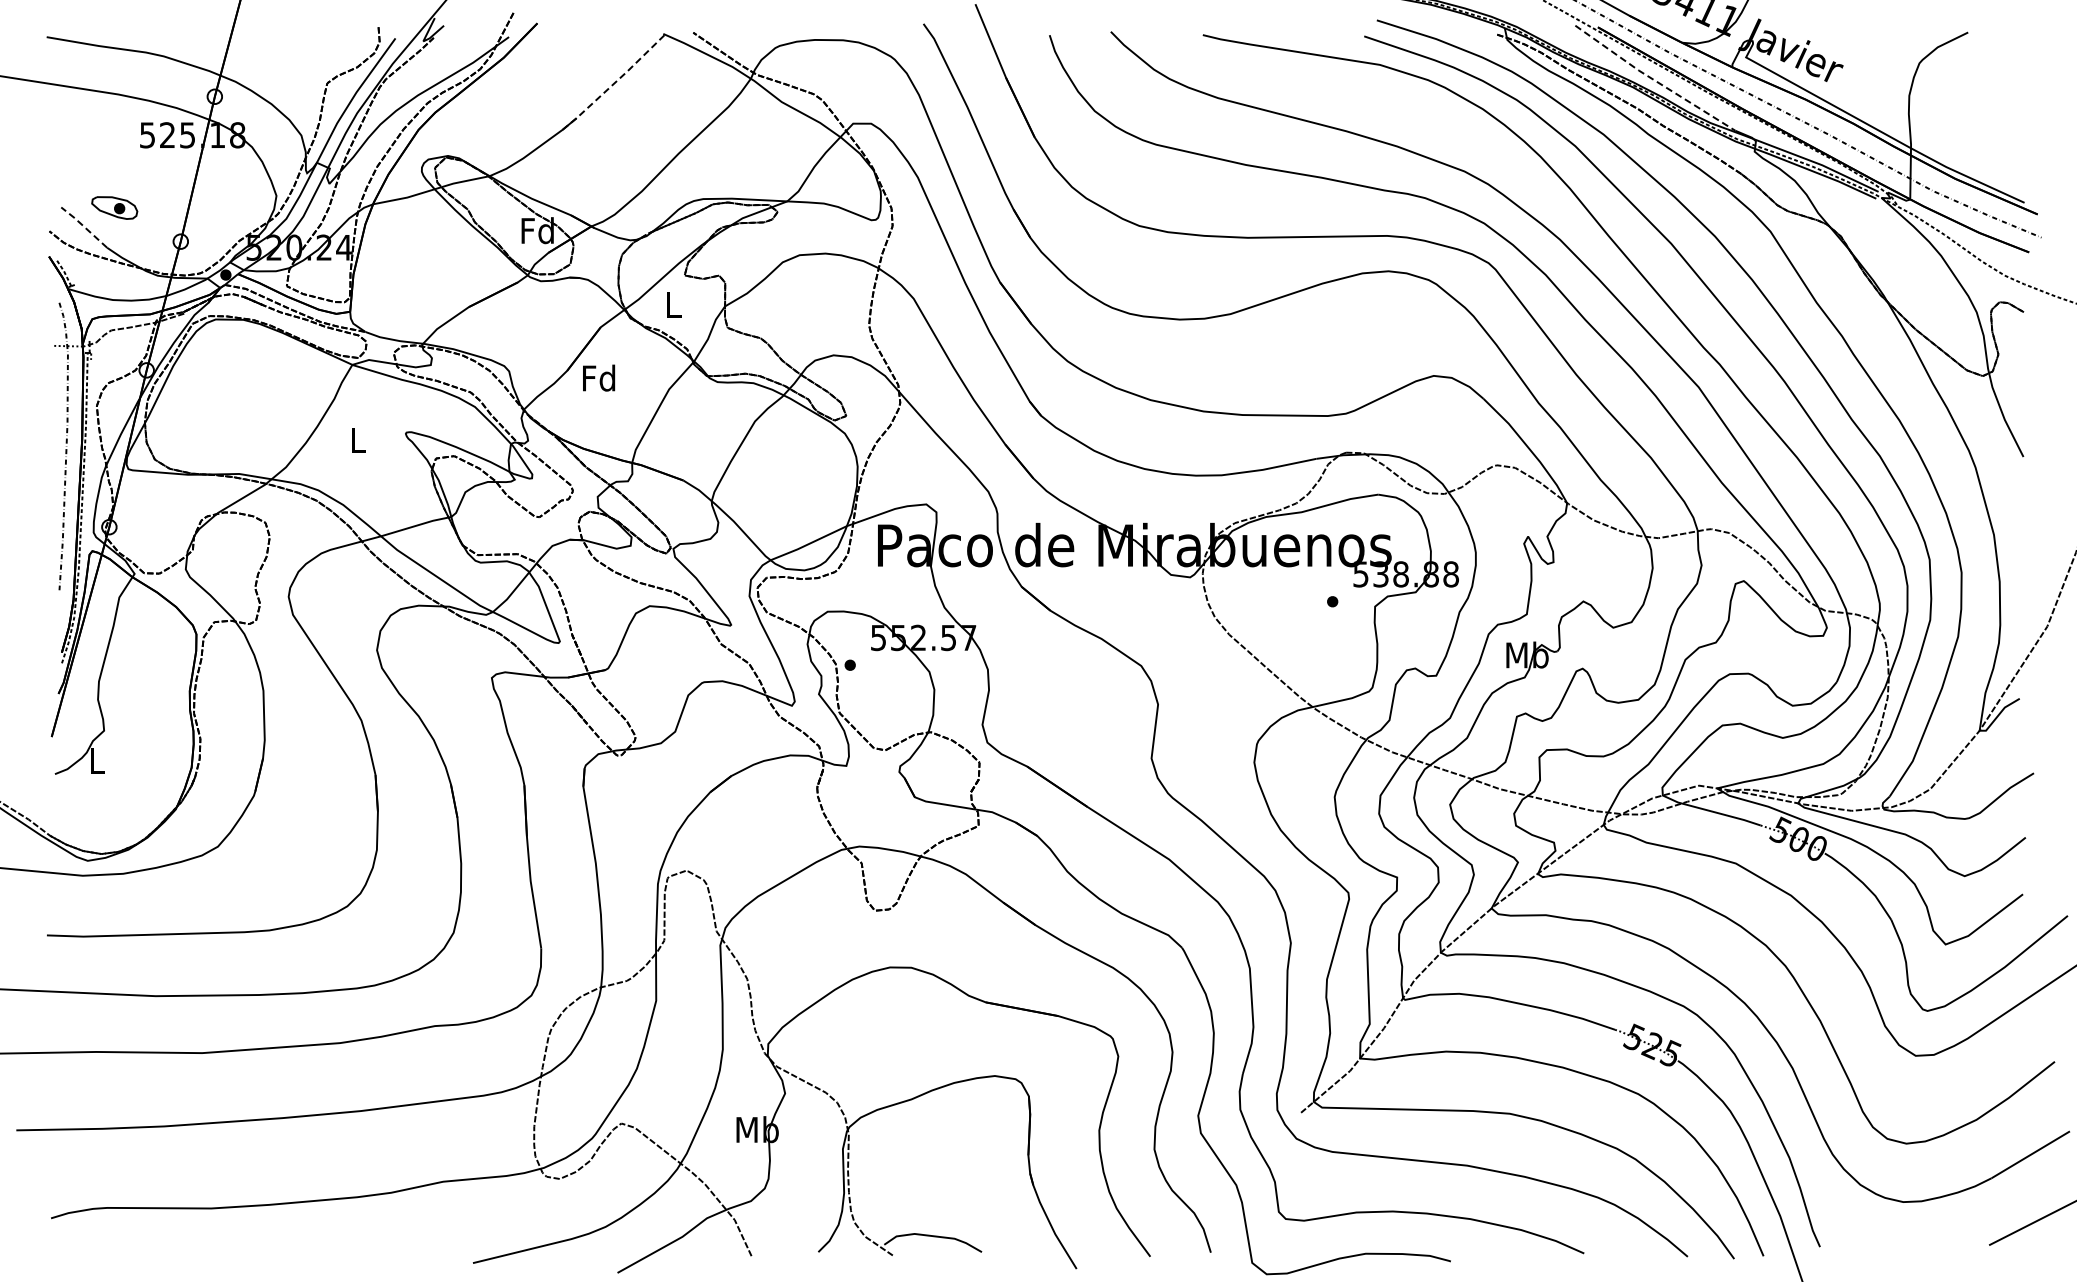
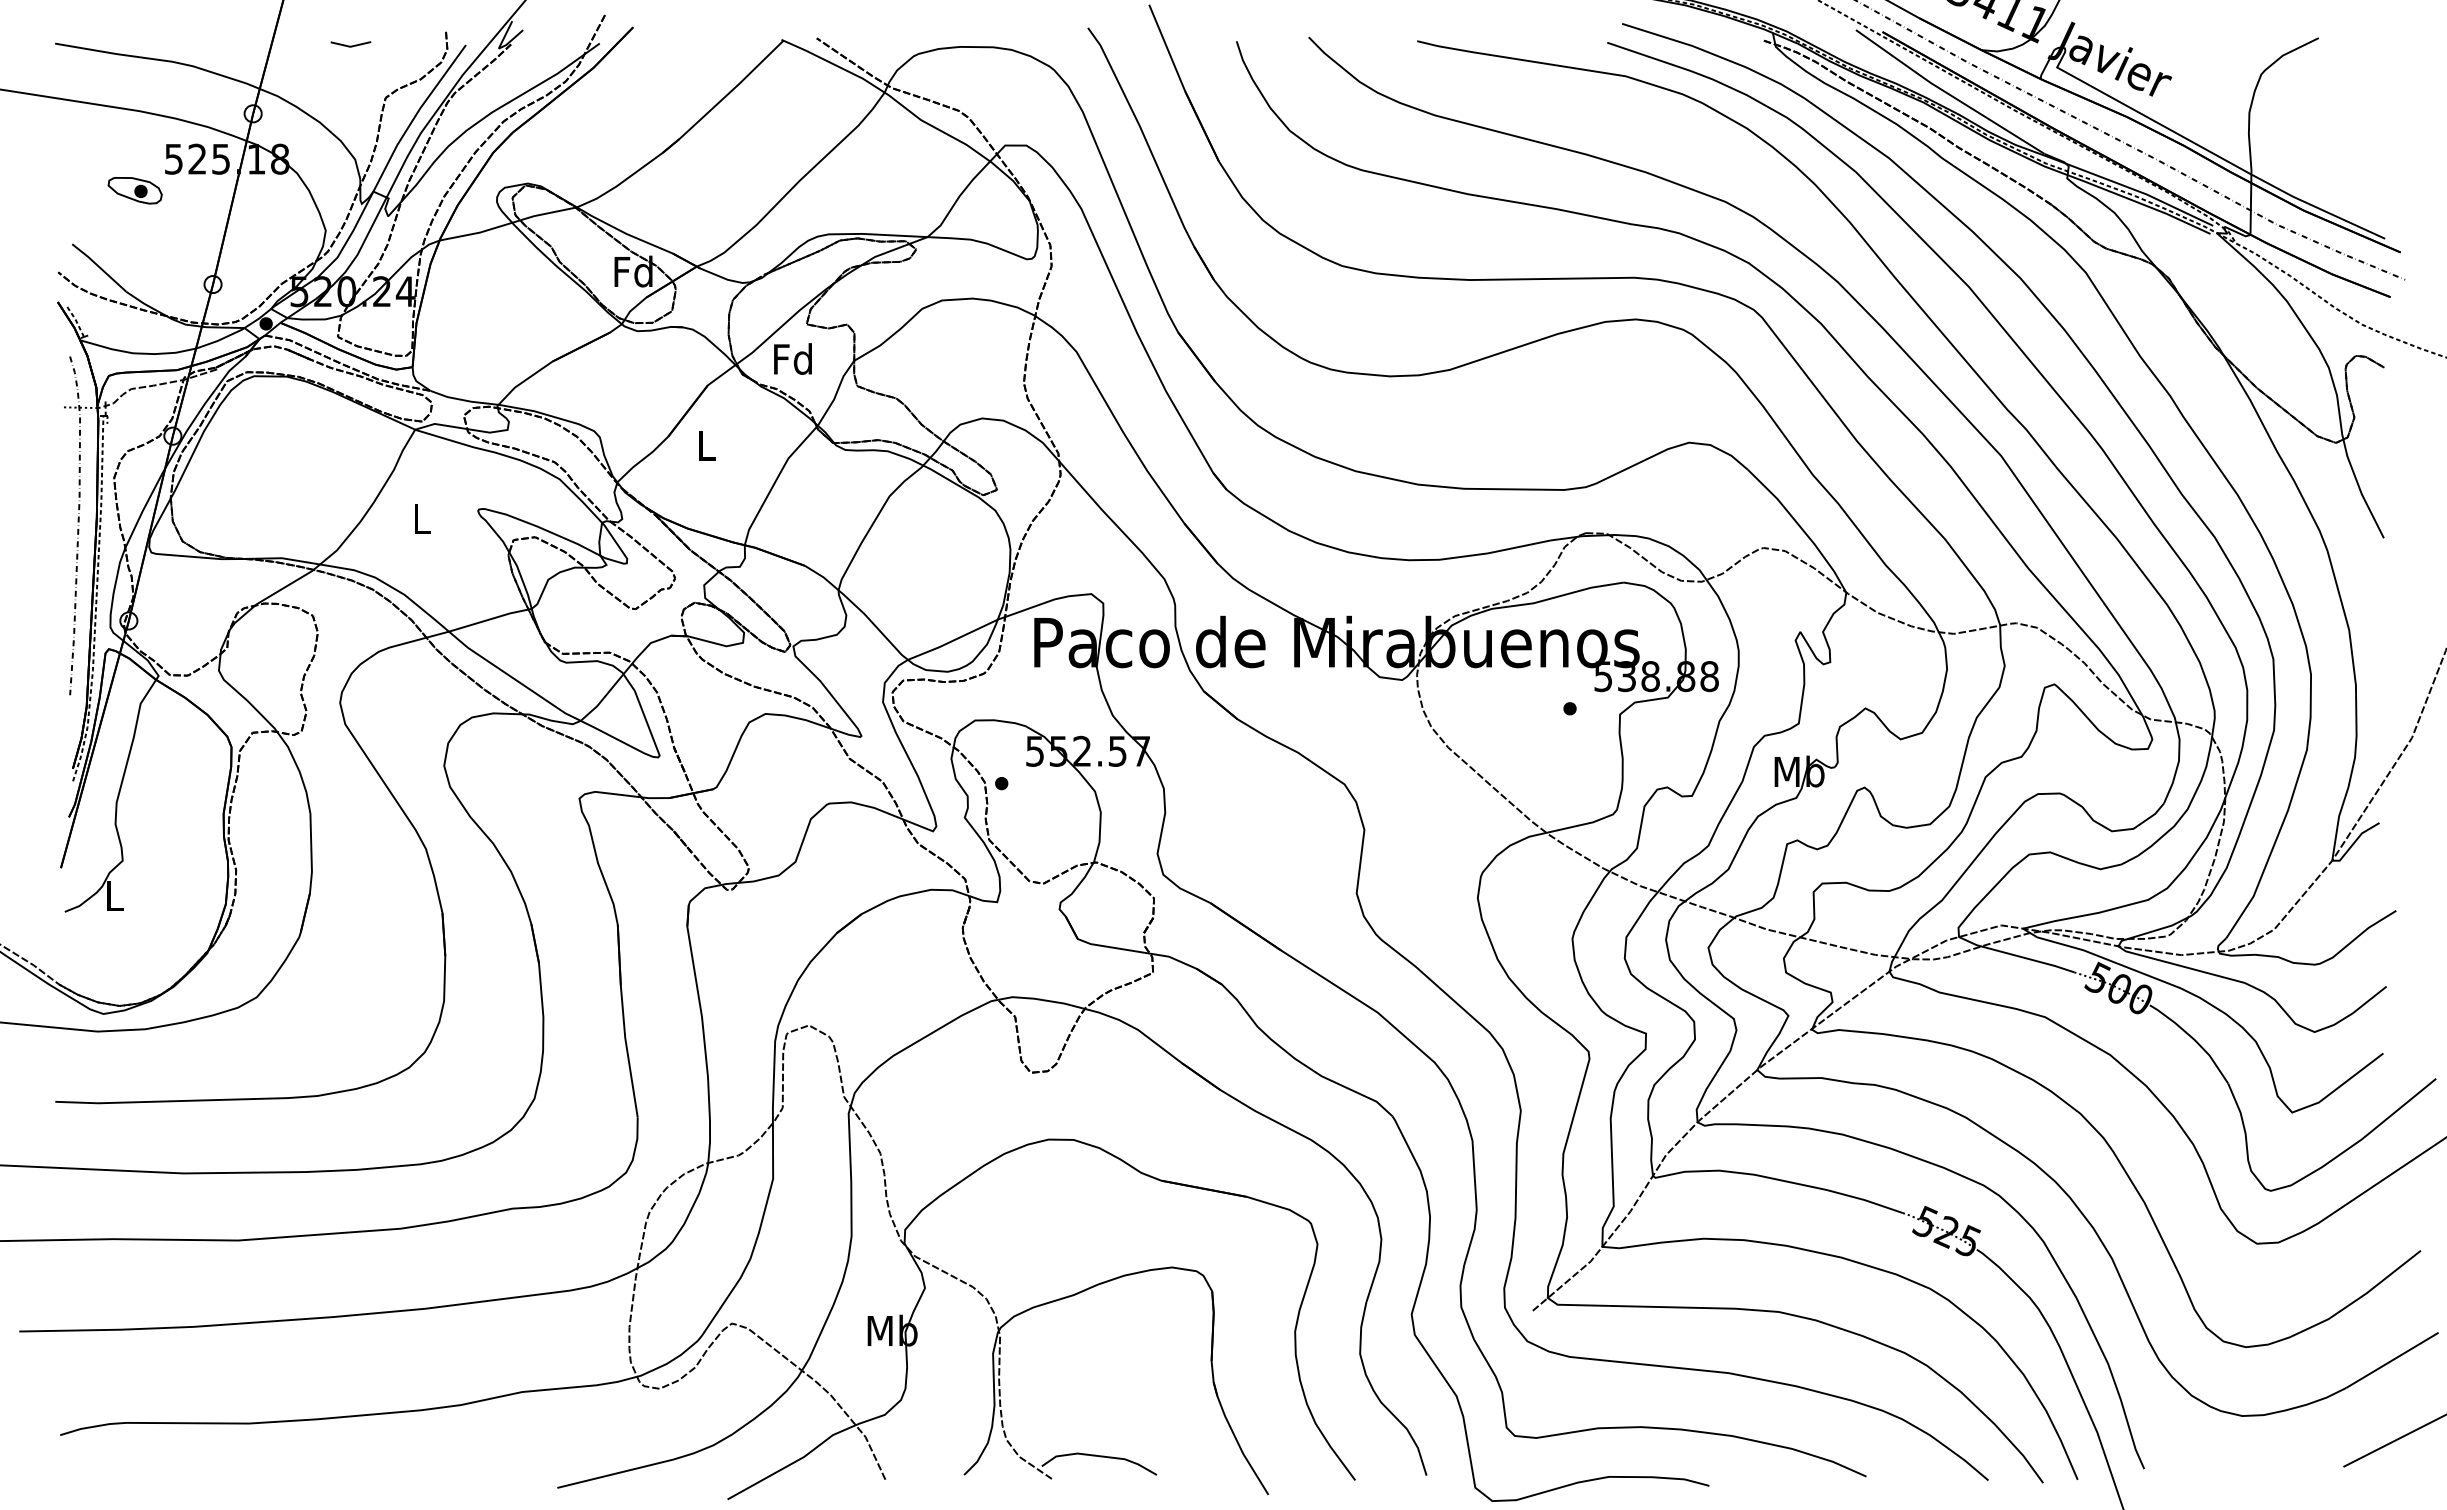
line: (297, 38) -> (350, 45), added
line: (1654, 80) -> (1949, 94), dashed -> solid
line: (614, 83) -> (723, 98), dashed -> solid
part: (114, 207) -> (134, 190), moved
line: (84, 226) -> (99, 266), dashed -> solid
text: (673, 304) -> (793, 358), L -> Fd
text: (599, 377) -> (706, 444), Fd -> L

